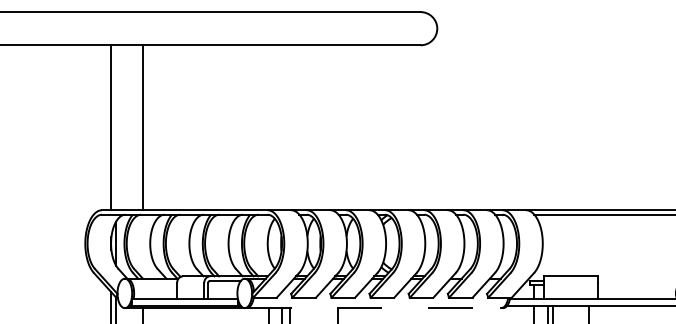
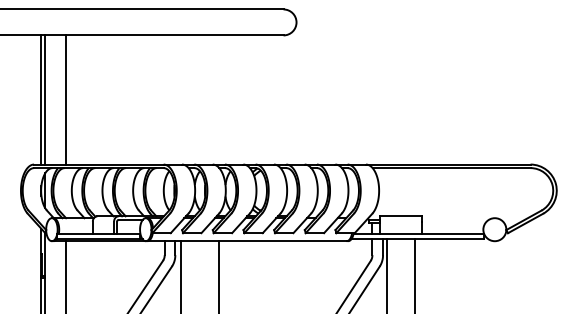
line: (116, 127) -> (45, 99), added
line: (373, 308) -> (246, 241), dashed -> solid

